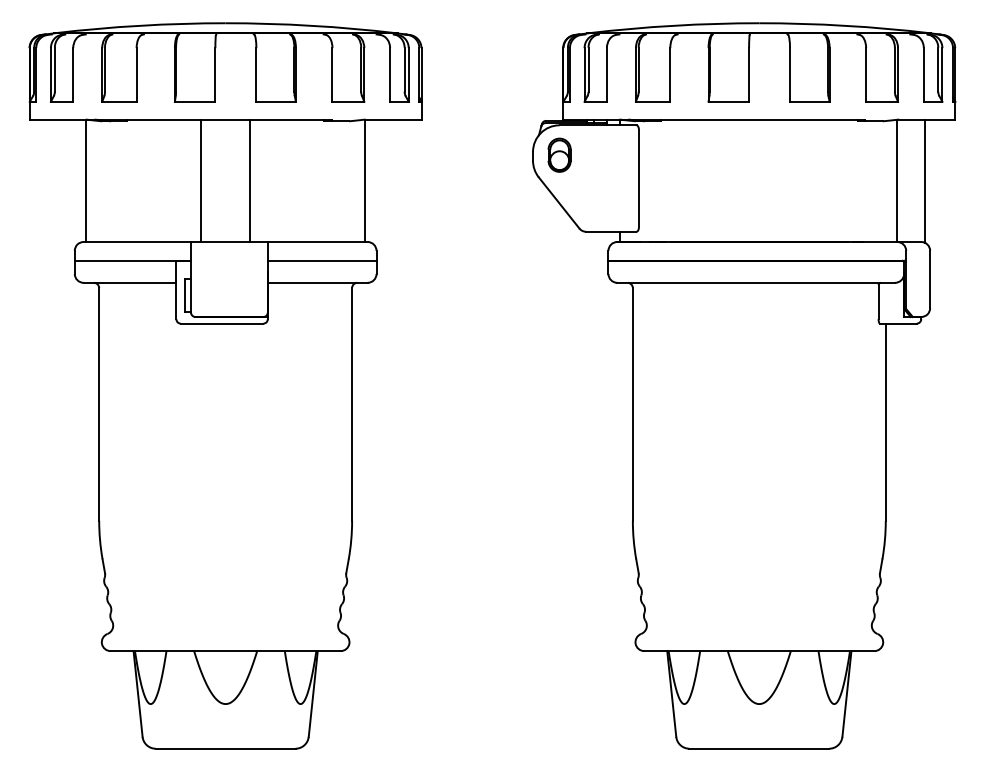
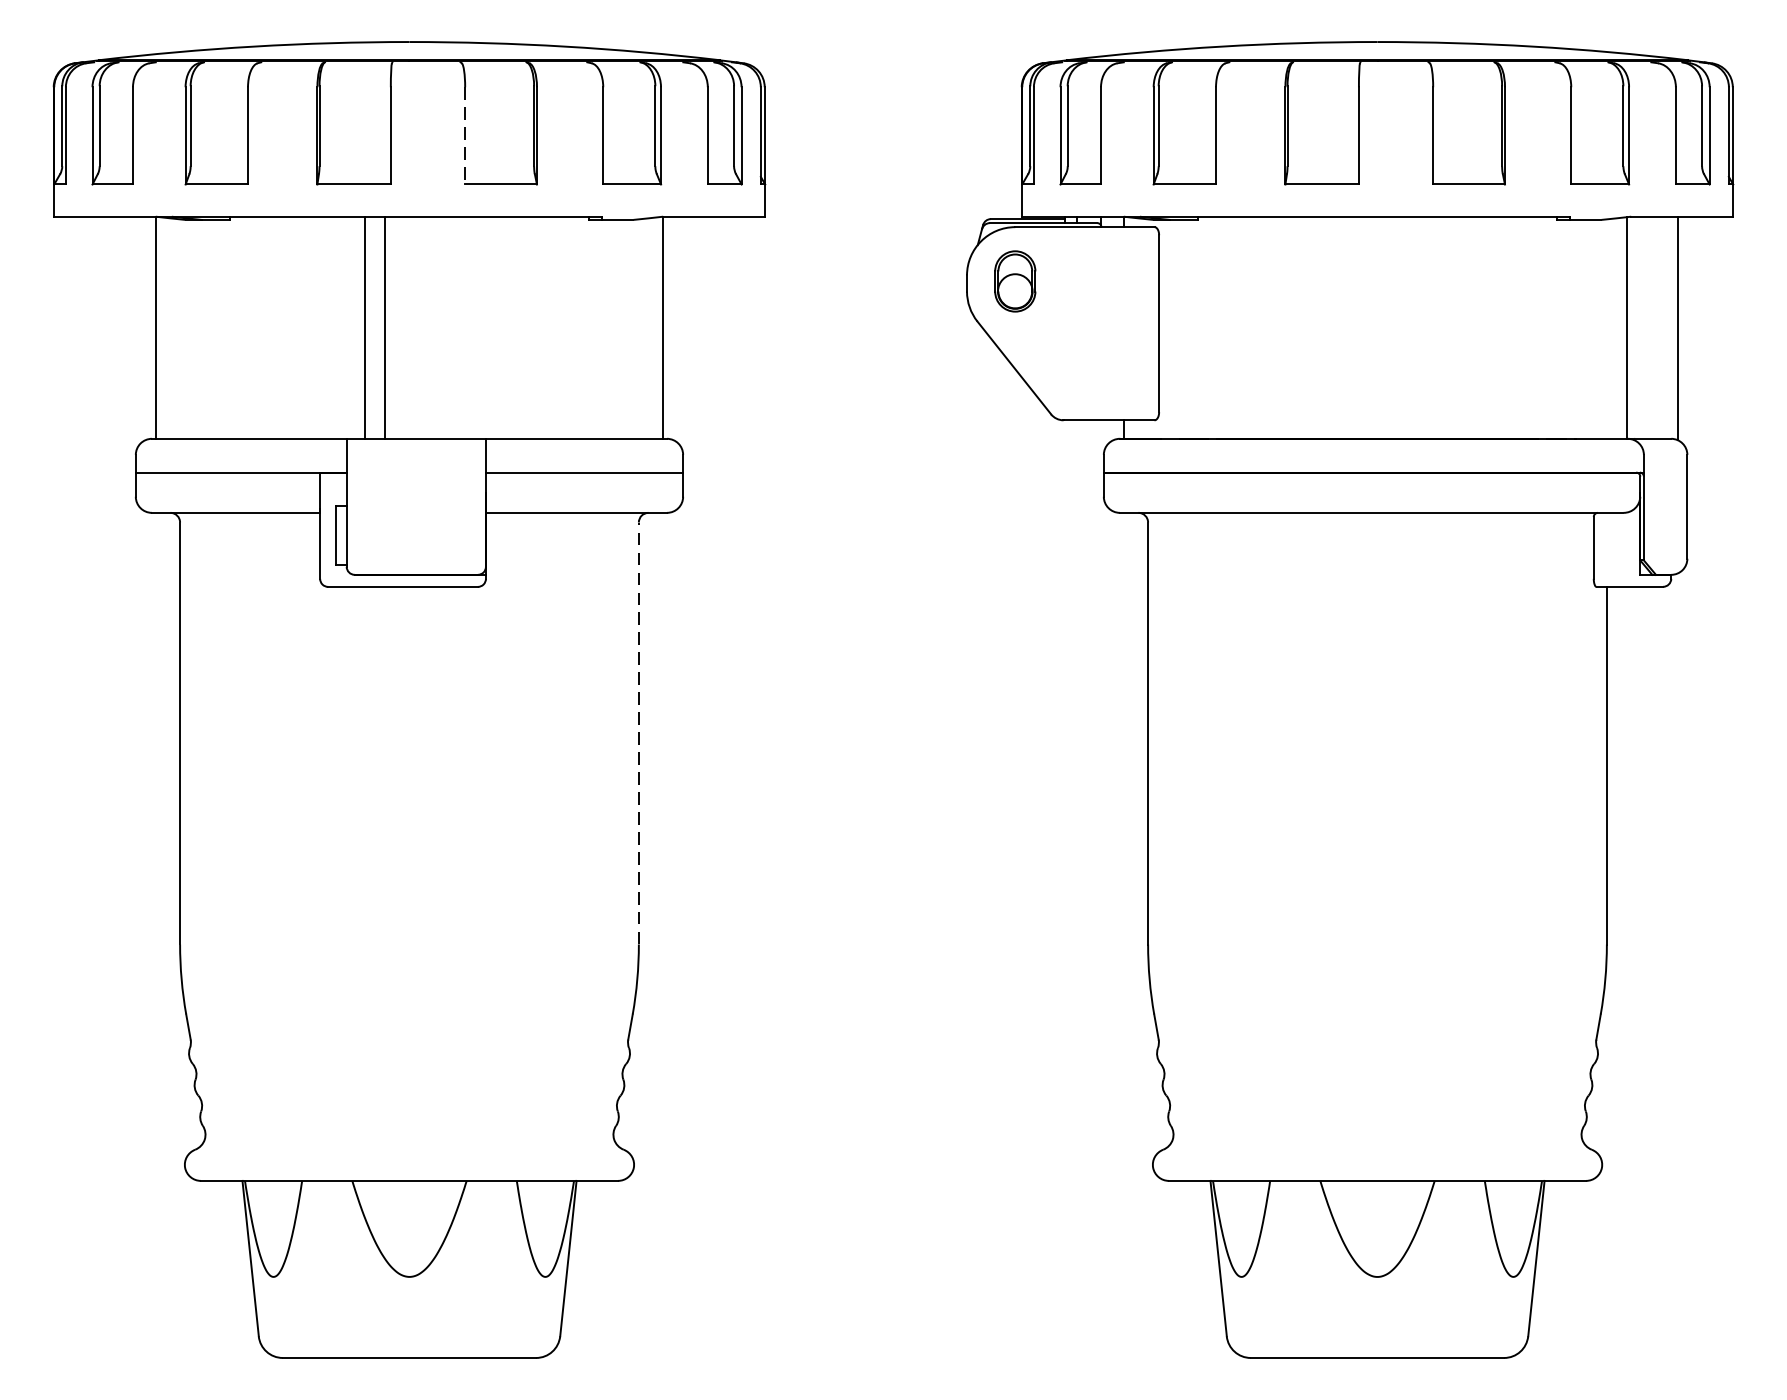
line: (256, 75) -> (465, 136), solid -> dashed
line: (250, 180) -> (385, 327), moved
line: (352, 403) -> (639, 731), solid -> dashed

